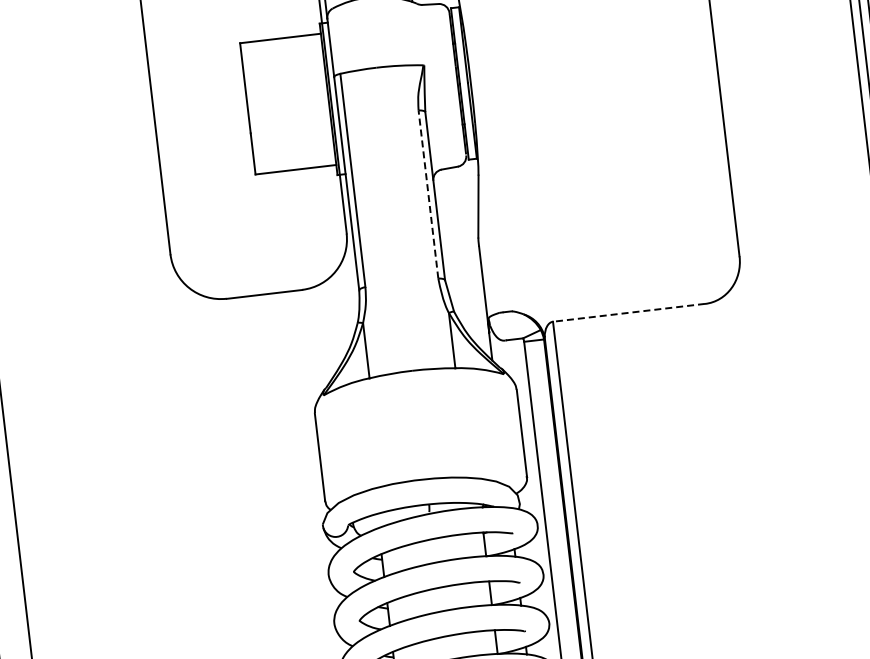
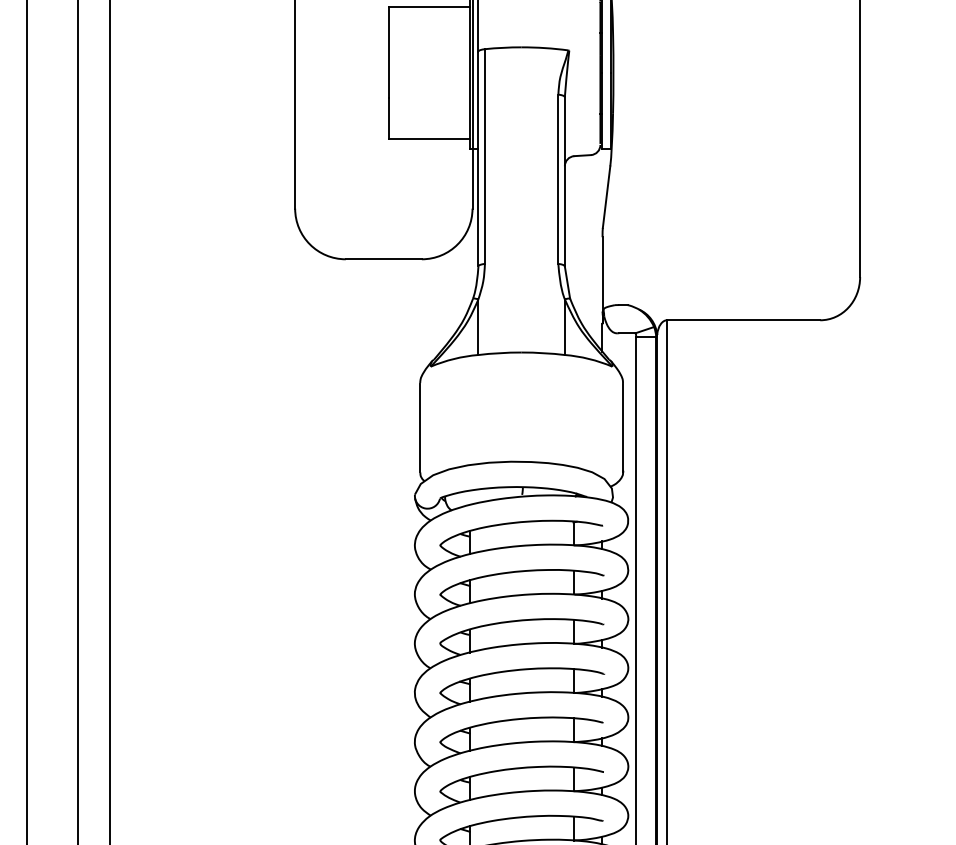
line: (428, 194) -> (558, 179), dashed -> solid
line: (628, 313) -> (743, 320), dashed -> solid

